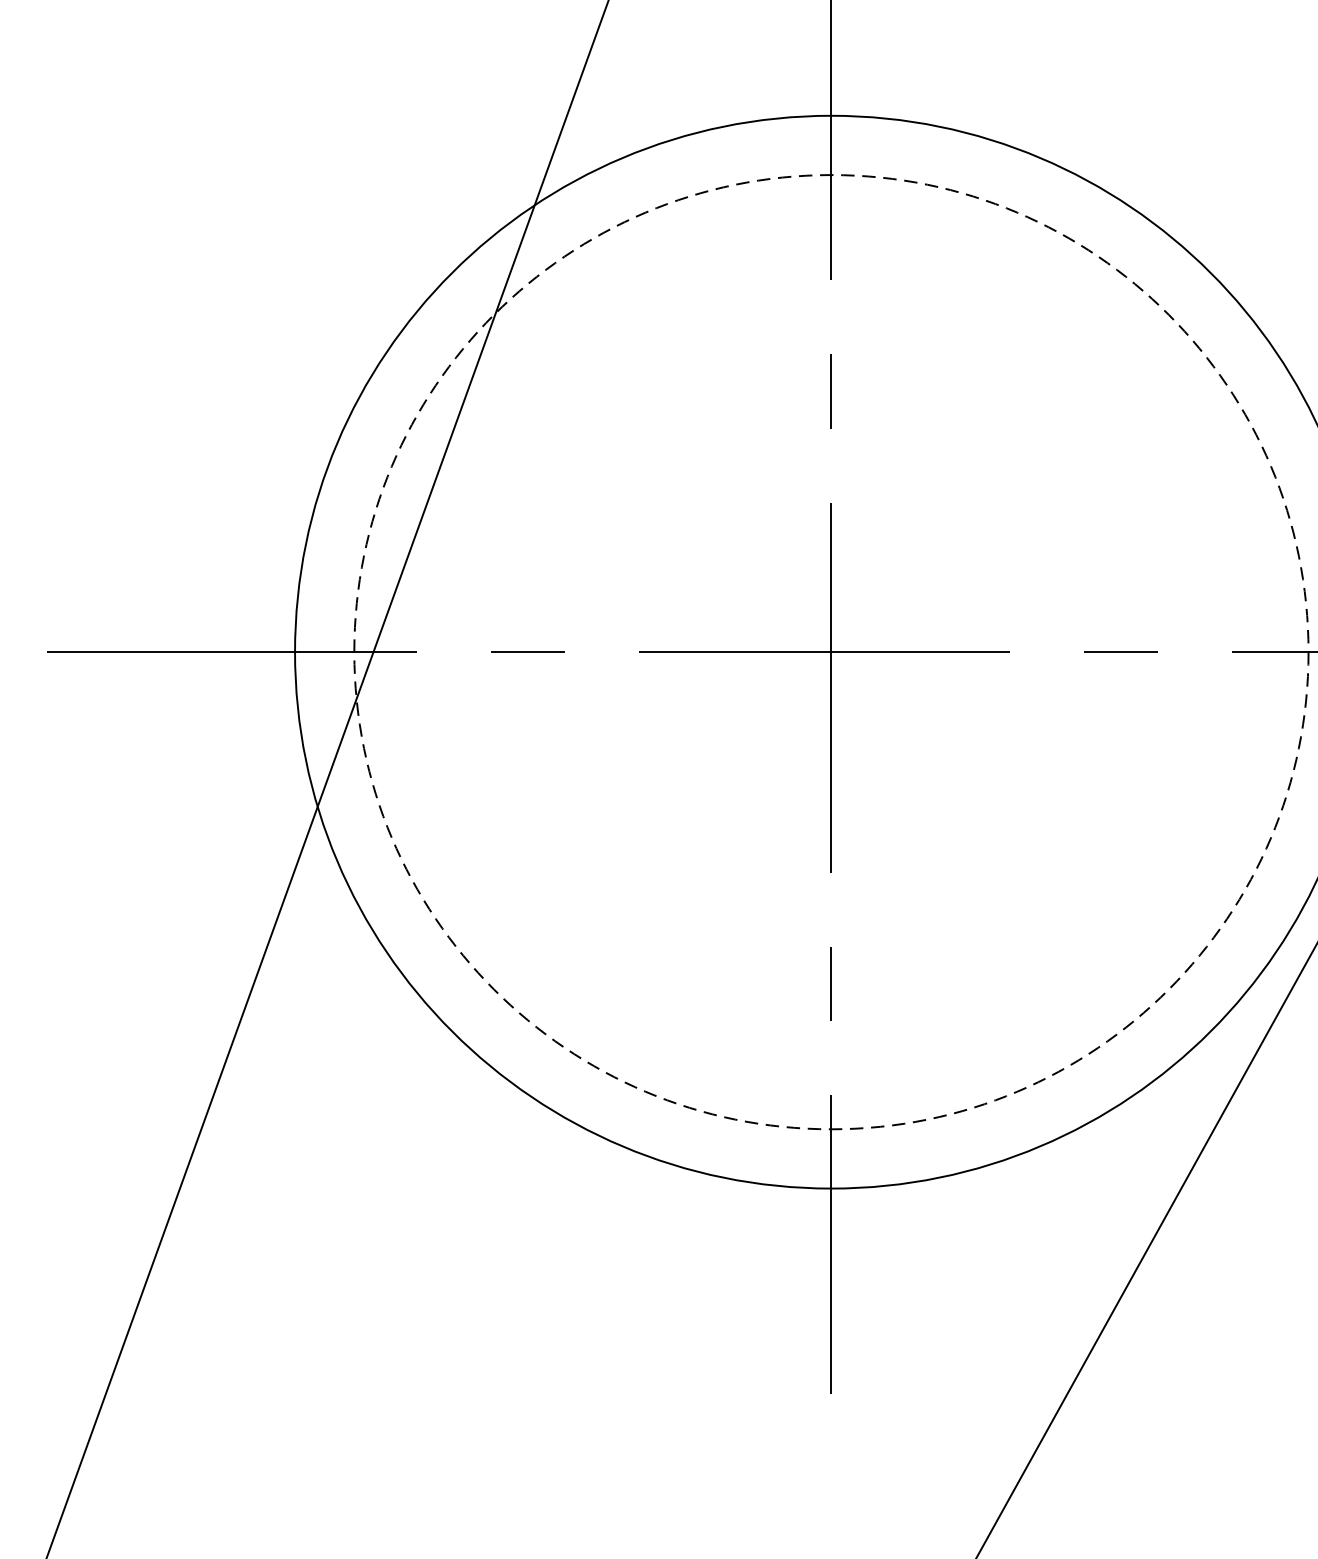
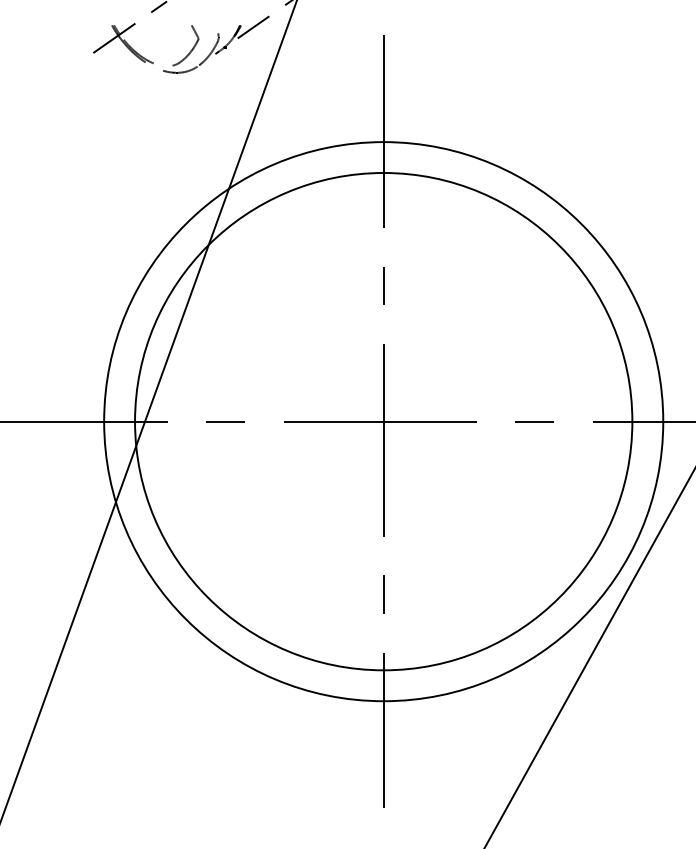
circle: (831, 651) -> (383, 421), dashed -> solid

